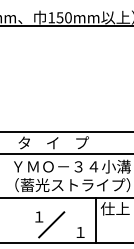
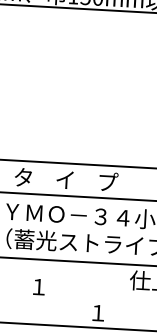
line: (95, 220) -> (121, 296), removed
line: (51, 224) -> (56, 299), removed

